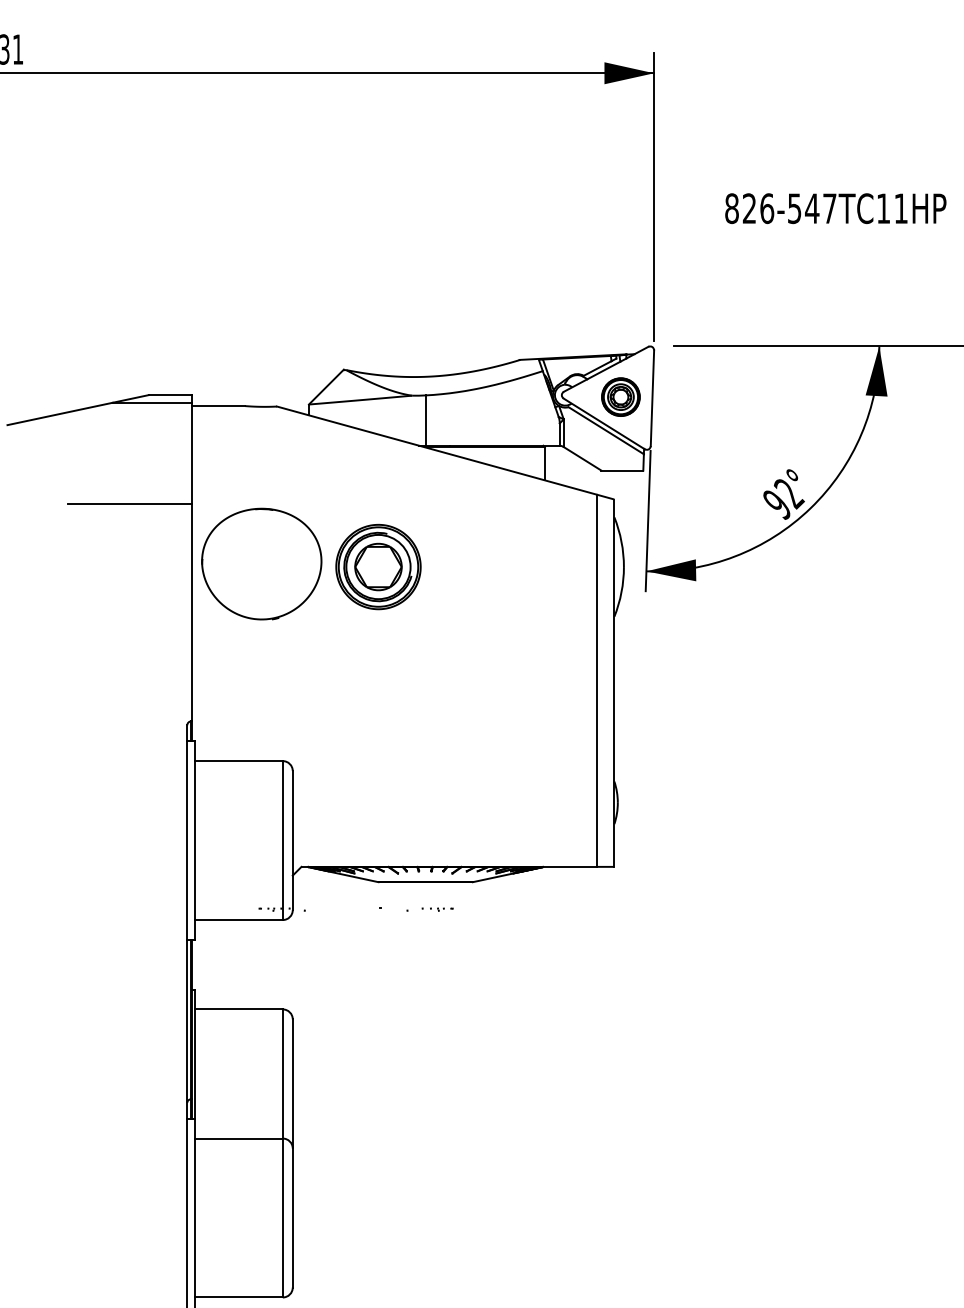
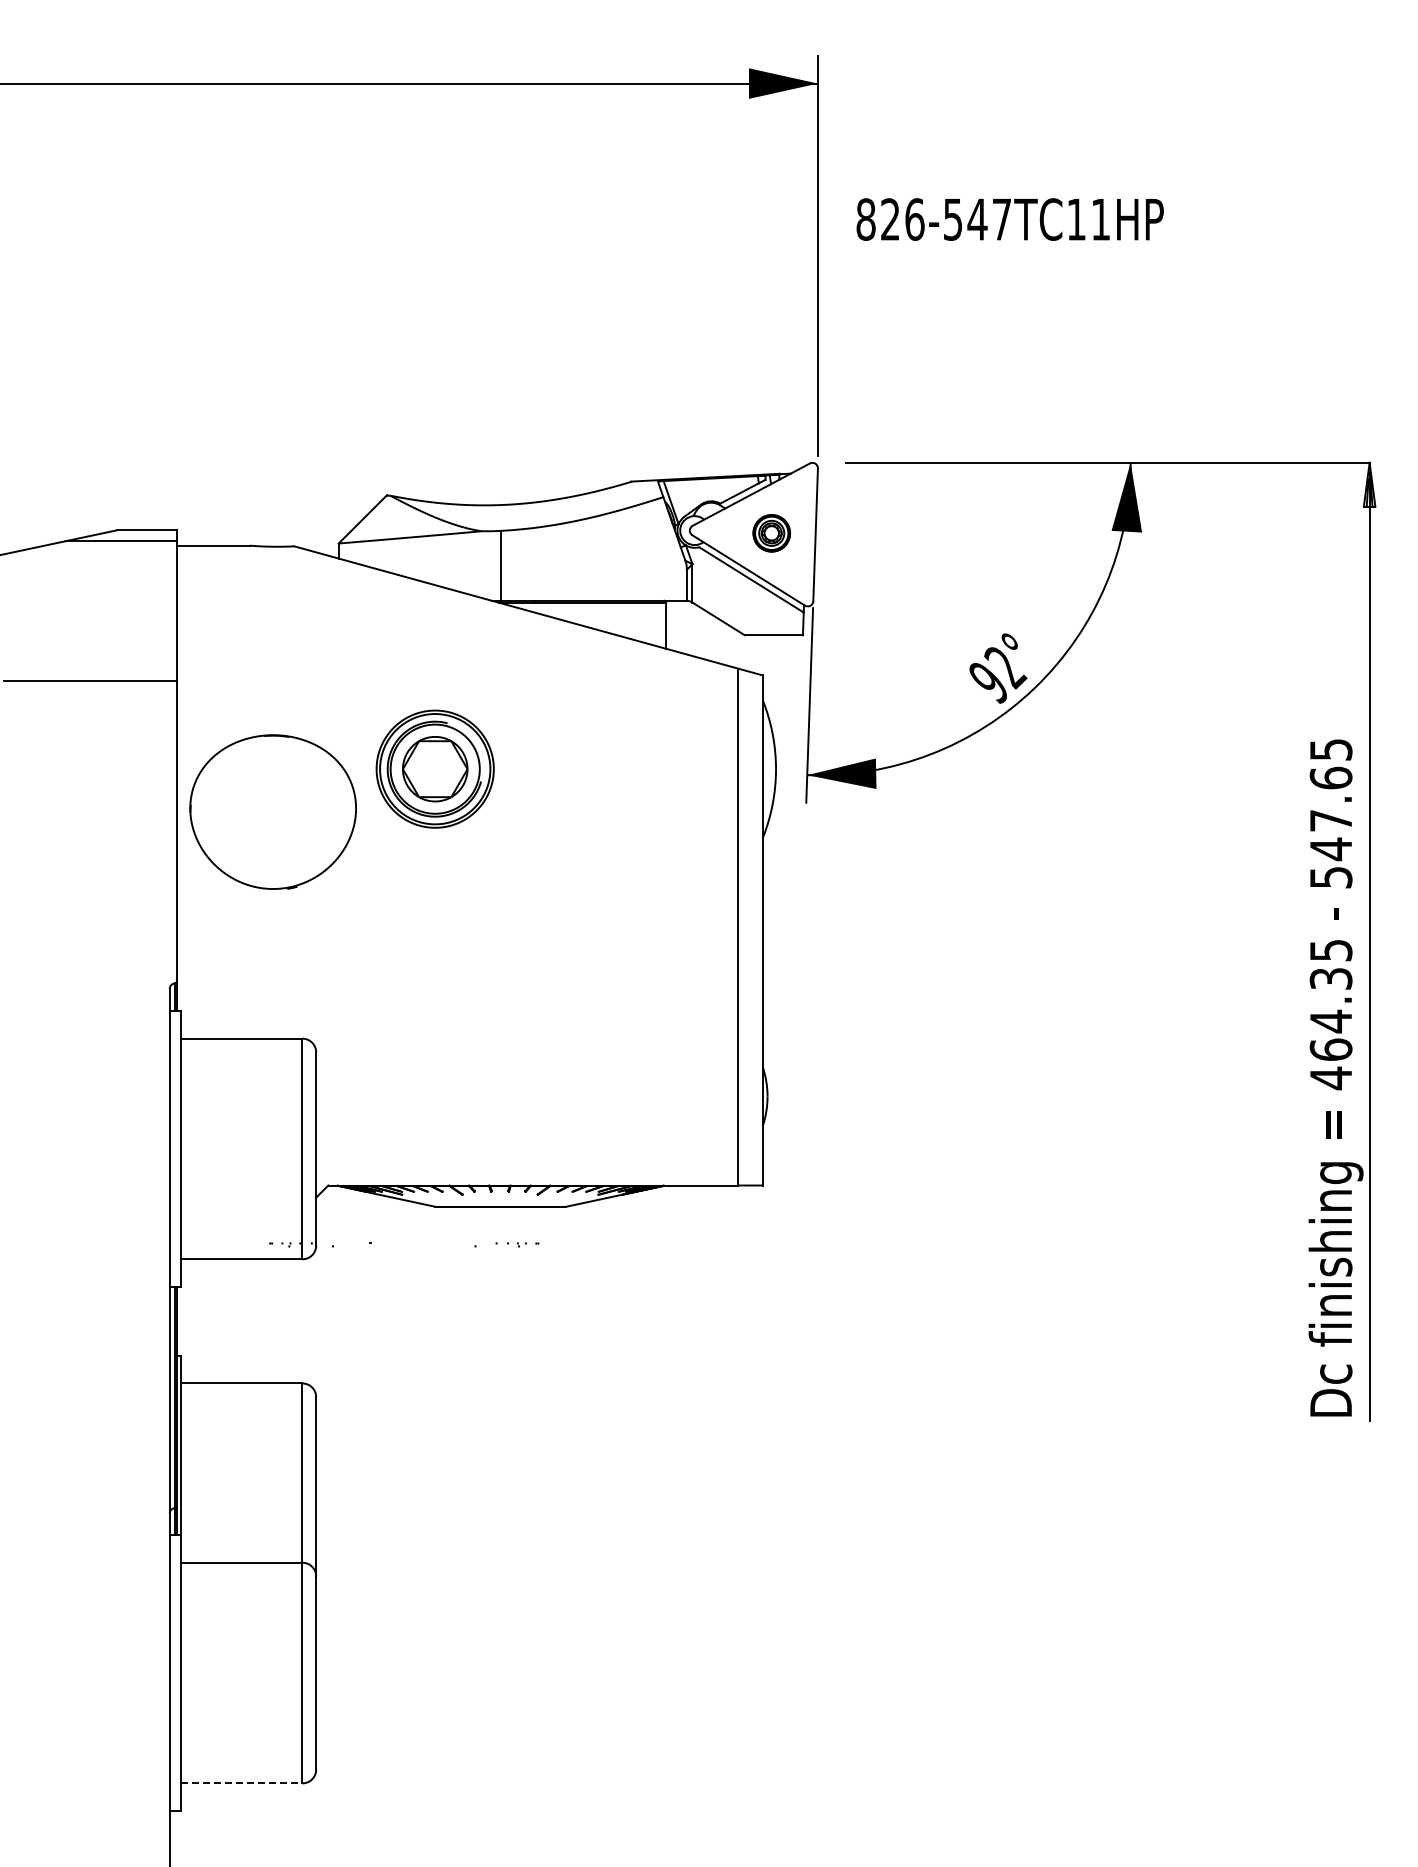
text: (835, 208) -> (1009, 219), moved
part: (620, 397) -> (771, 533), size x0.7
part: (261, 563) -> (272, 811), moved
line: (238, 1297) -> (241, 1783), solid -> dashed

